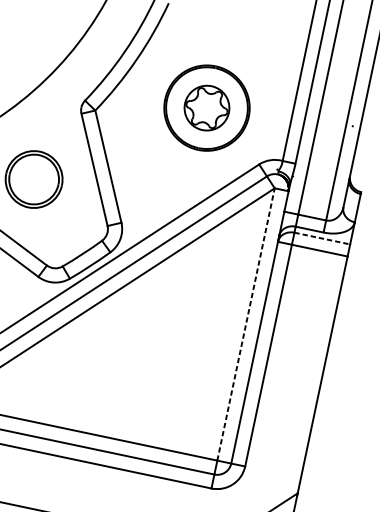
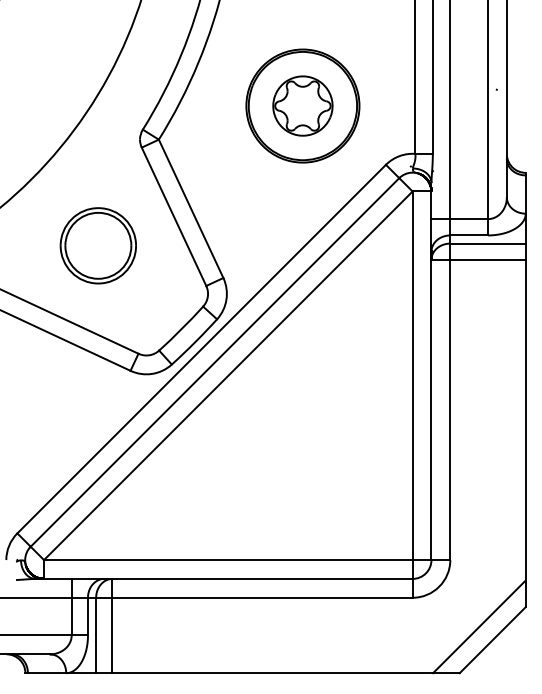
line: (322, 238) -> (488, 243), dashed -> solid
line: (246, 324) -> (412, 375), dashed -> solid

